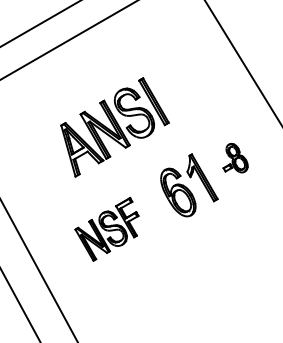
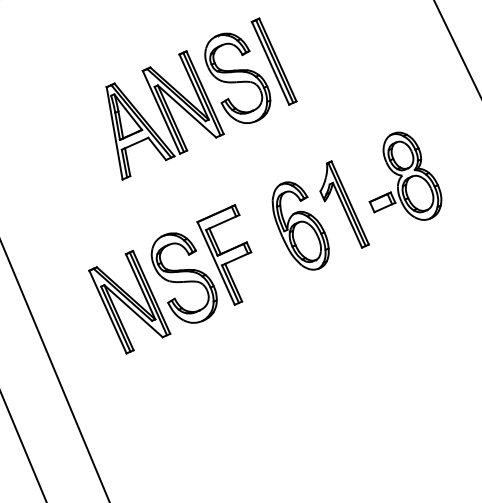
part: (235, 157) -> (407, 174), size x1.67
part: (106, 229) -> (167, 278), size x1.43

